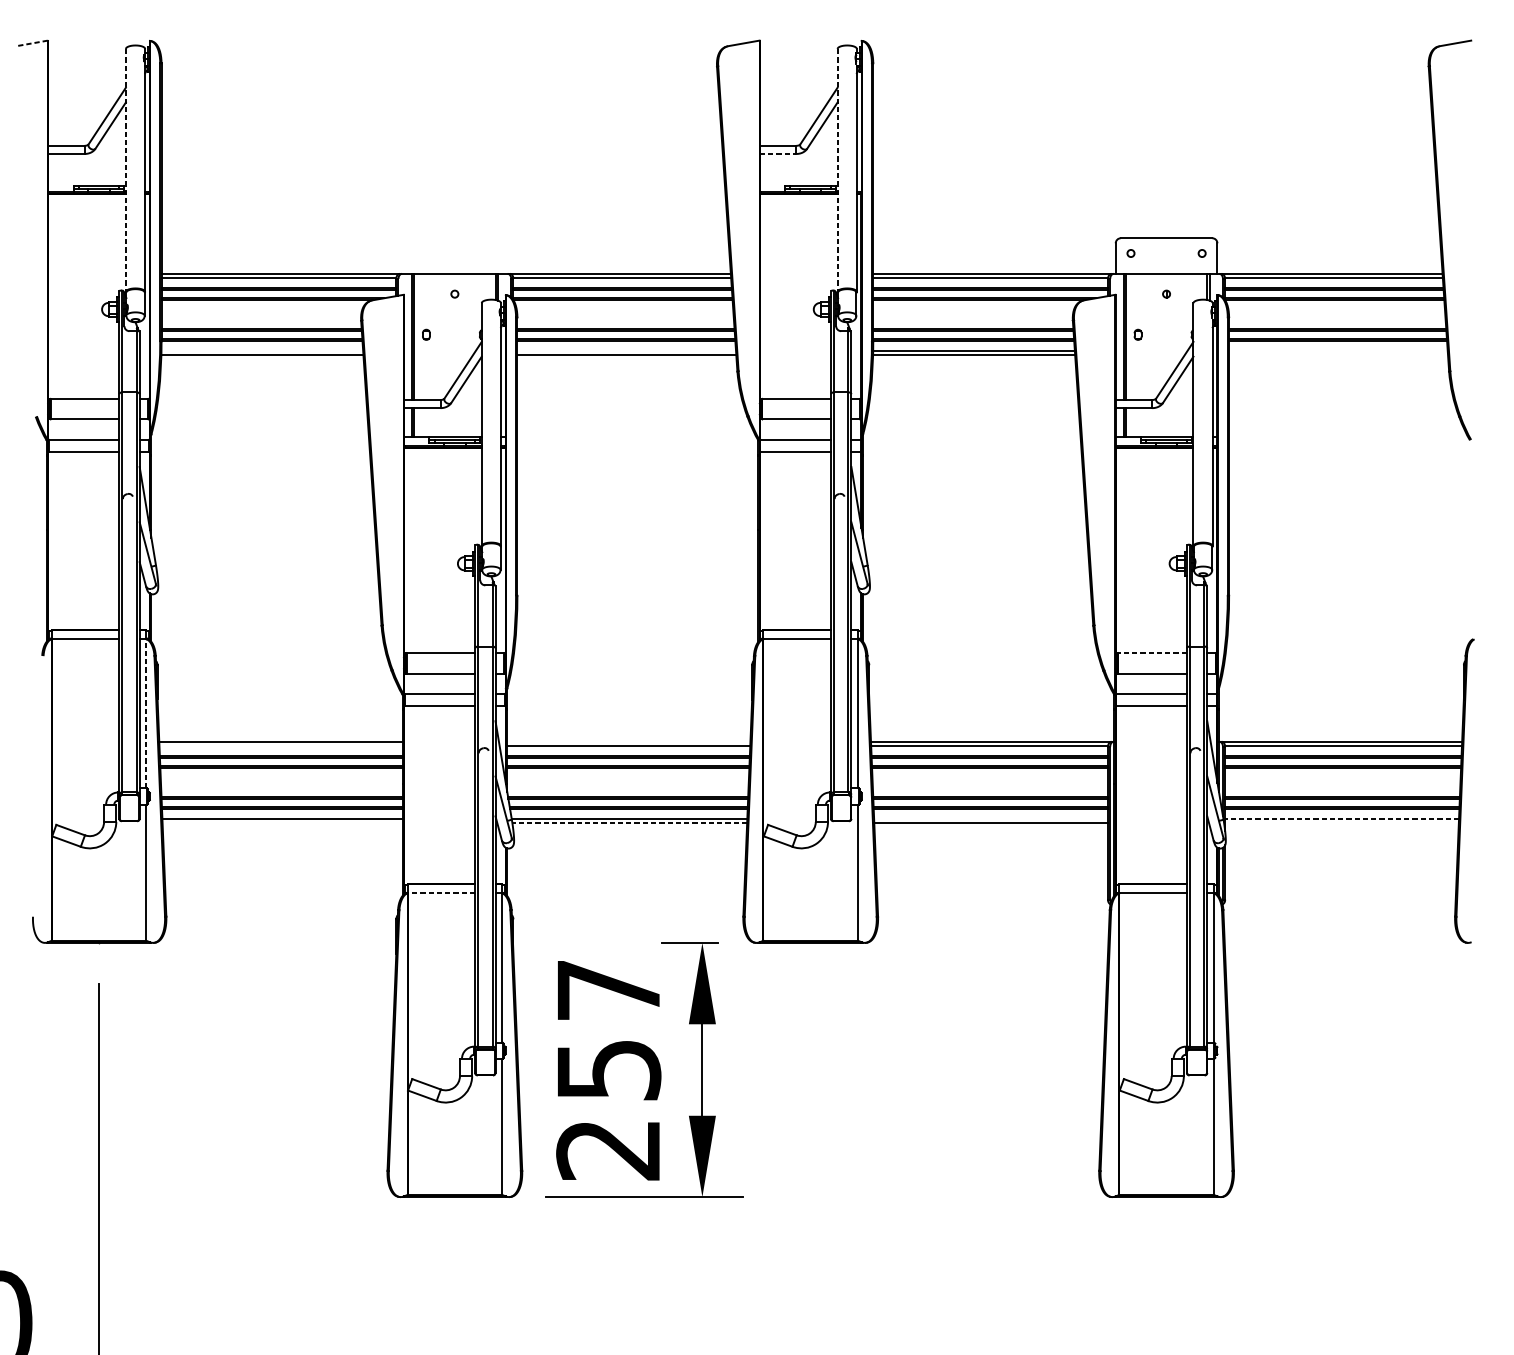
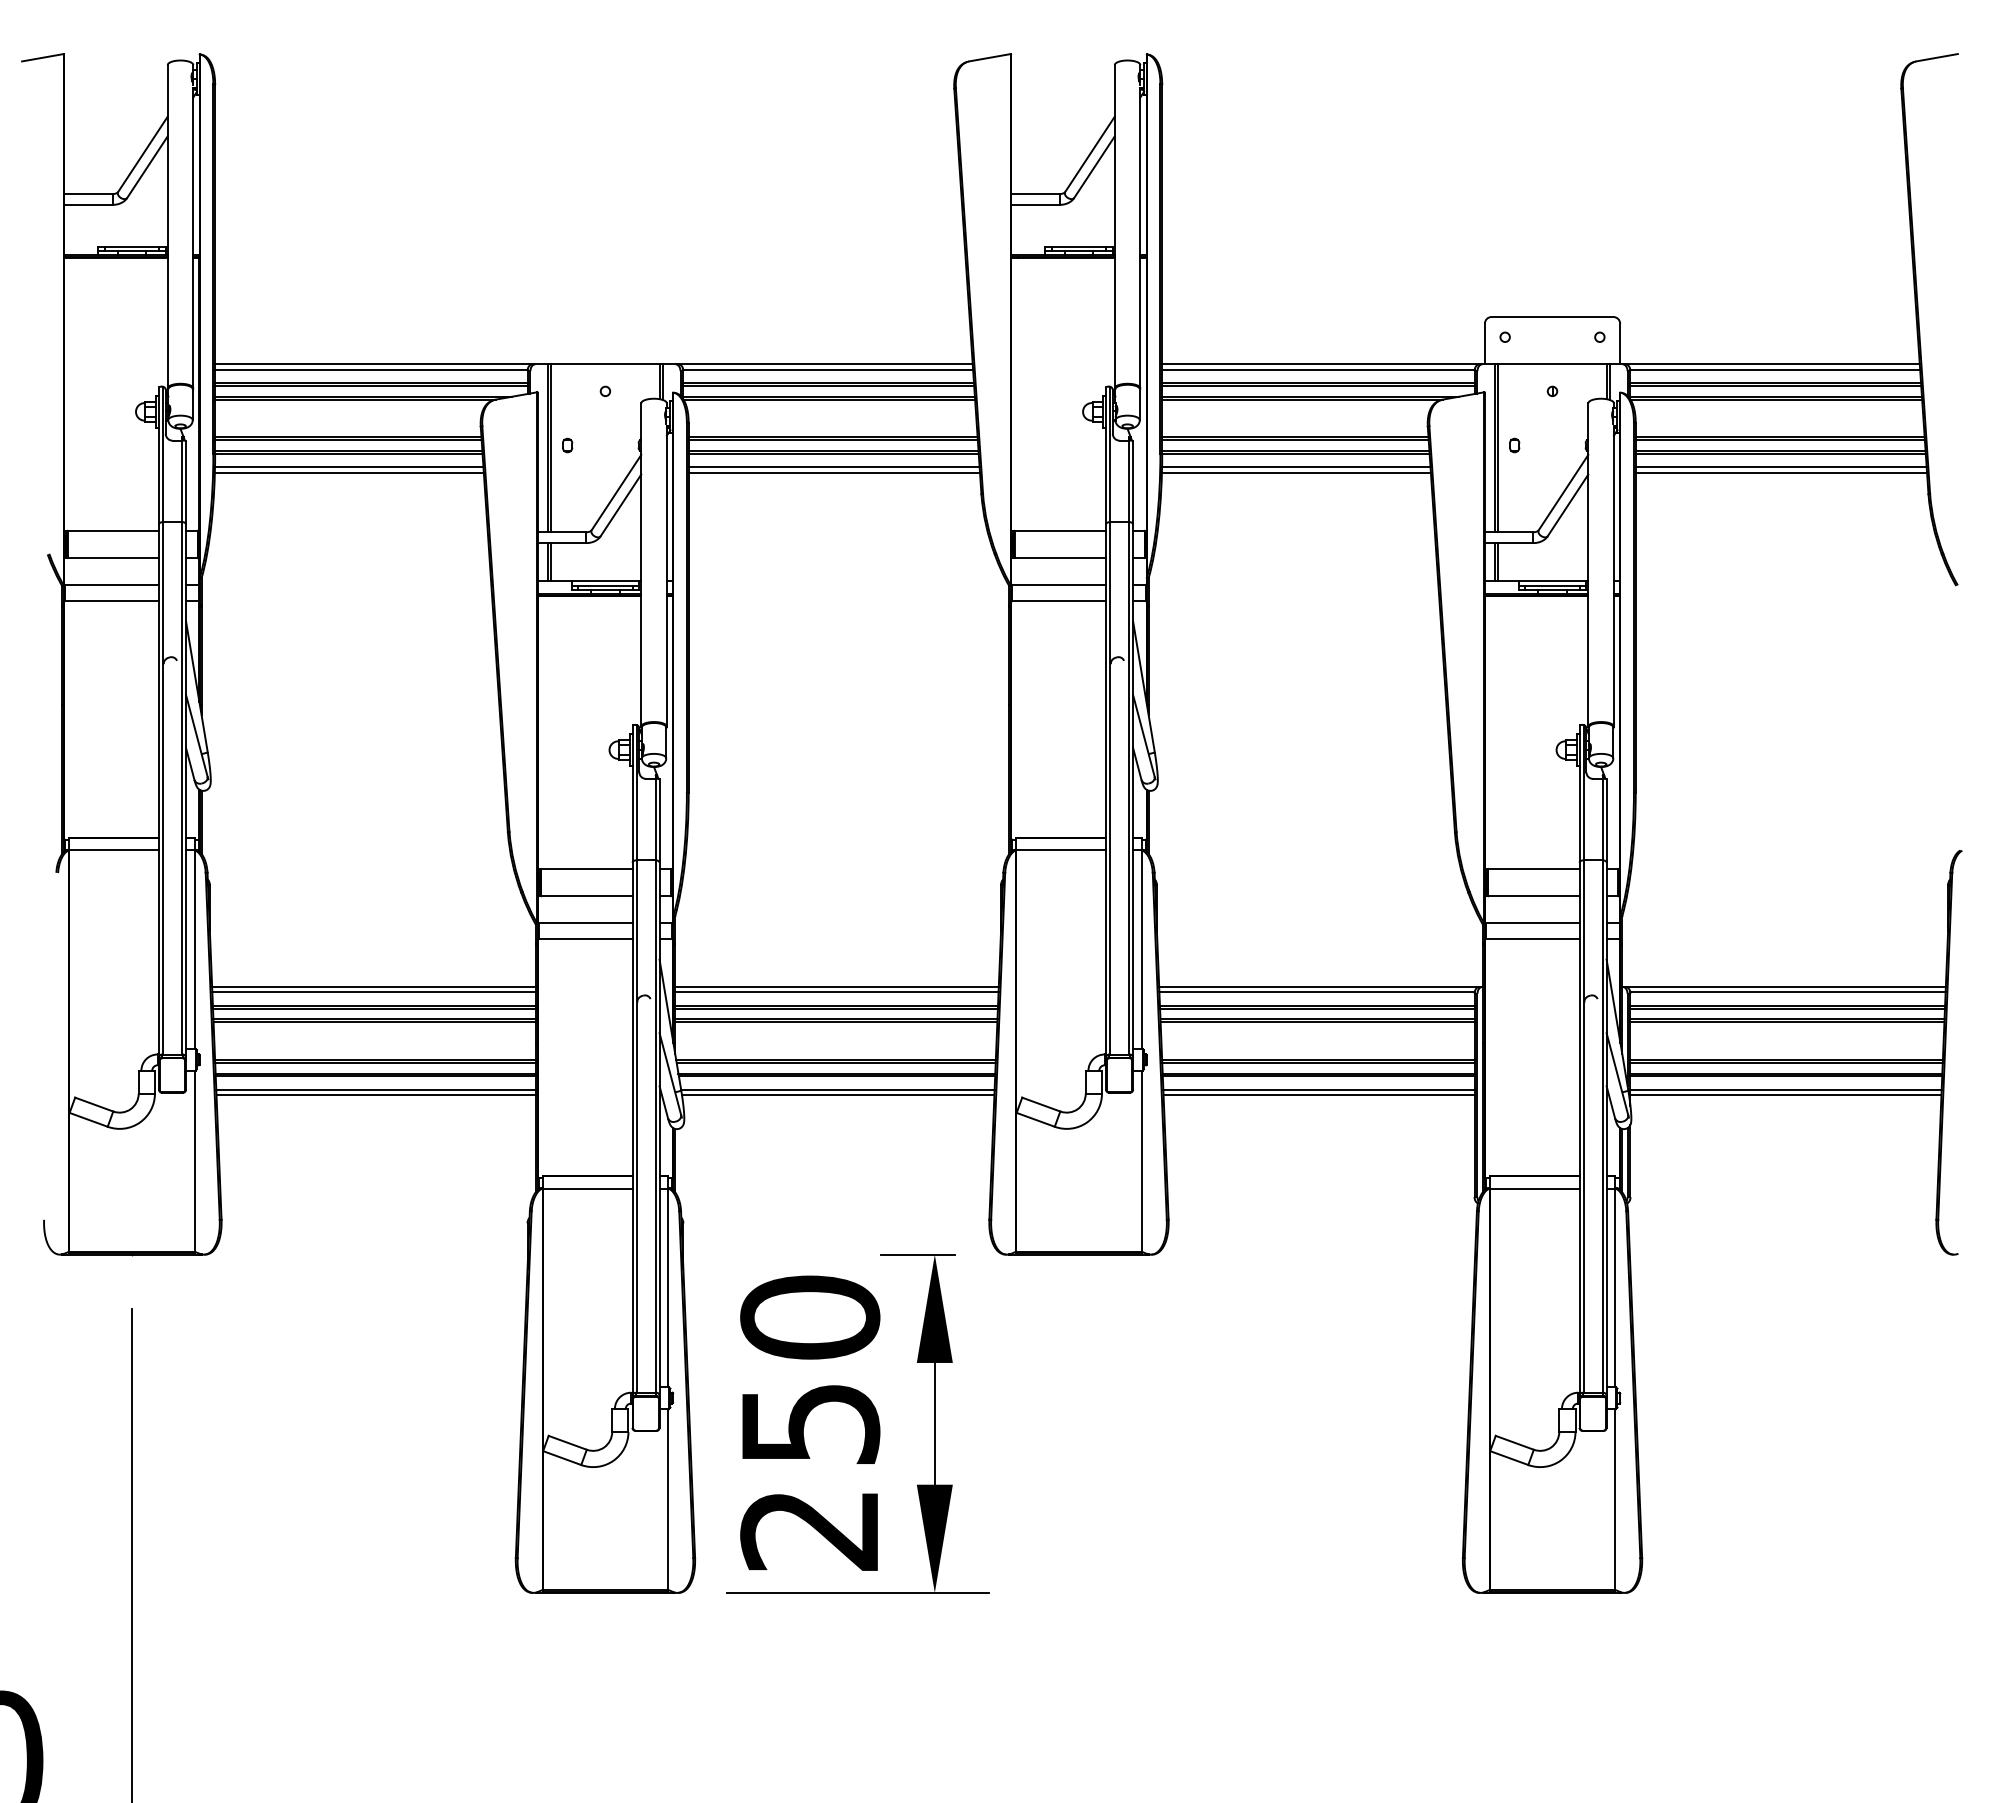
line: (31, 43) -> (42, 57), dashed -> solid
line: (778, 153) -> (1036, 204), dashed -> solid
line: (125, 170) -> (167, 226), dashed -> solid
line: (837, 170) -> (1114, 226), dashed -> solid
line: (262, 351) -> (349, 467), added
line: (626, 351) -> (833, 467), added
line: (1337, 351) -> (1780, 467), added
line: (1338, 355) -> (1781, 472), added
line: (1152, 653) -> (1533, 869), dashed -> solid
line: (146, 713) -> (194, 949), dashed -> solid
line: (628, 741) -> (836, 986), added
line: (280, 745) -> (373, 992), added
line: (990, 818) -> (1318, 1089), added
line: (1342, 818) -> (1786, 1089), dashed -> solid
line: (282, 823) -> (375, 1095), added
line: (629, 823) -> (837, 1095), dashed -> solid
line: (1341, 823) -> (1785, 1095), added
line: (441, 893) -> (587, 1188), dashed -> solid
text: (608, 990) -> (810, 1317), 257 -> 250

